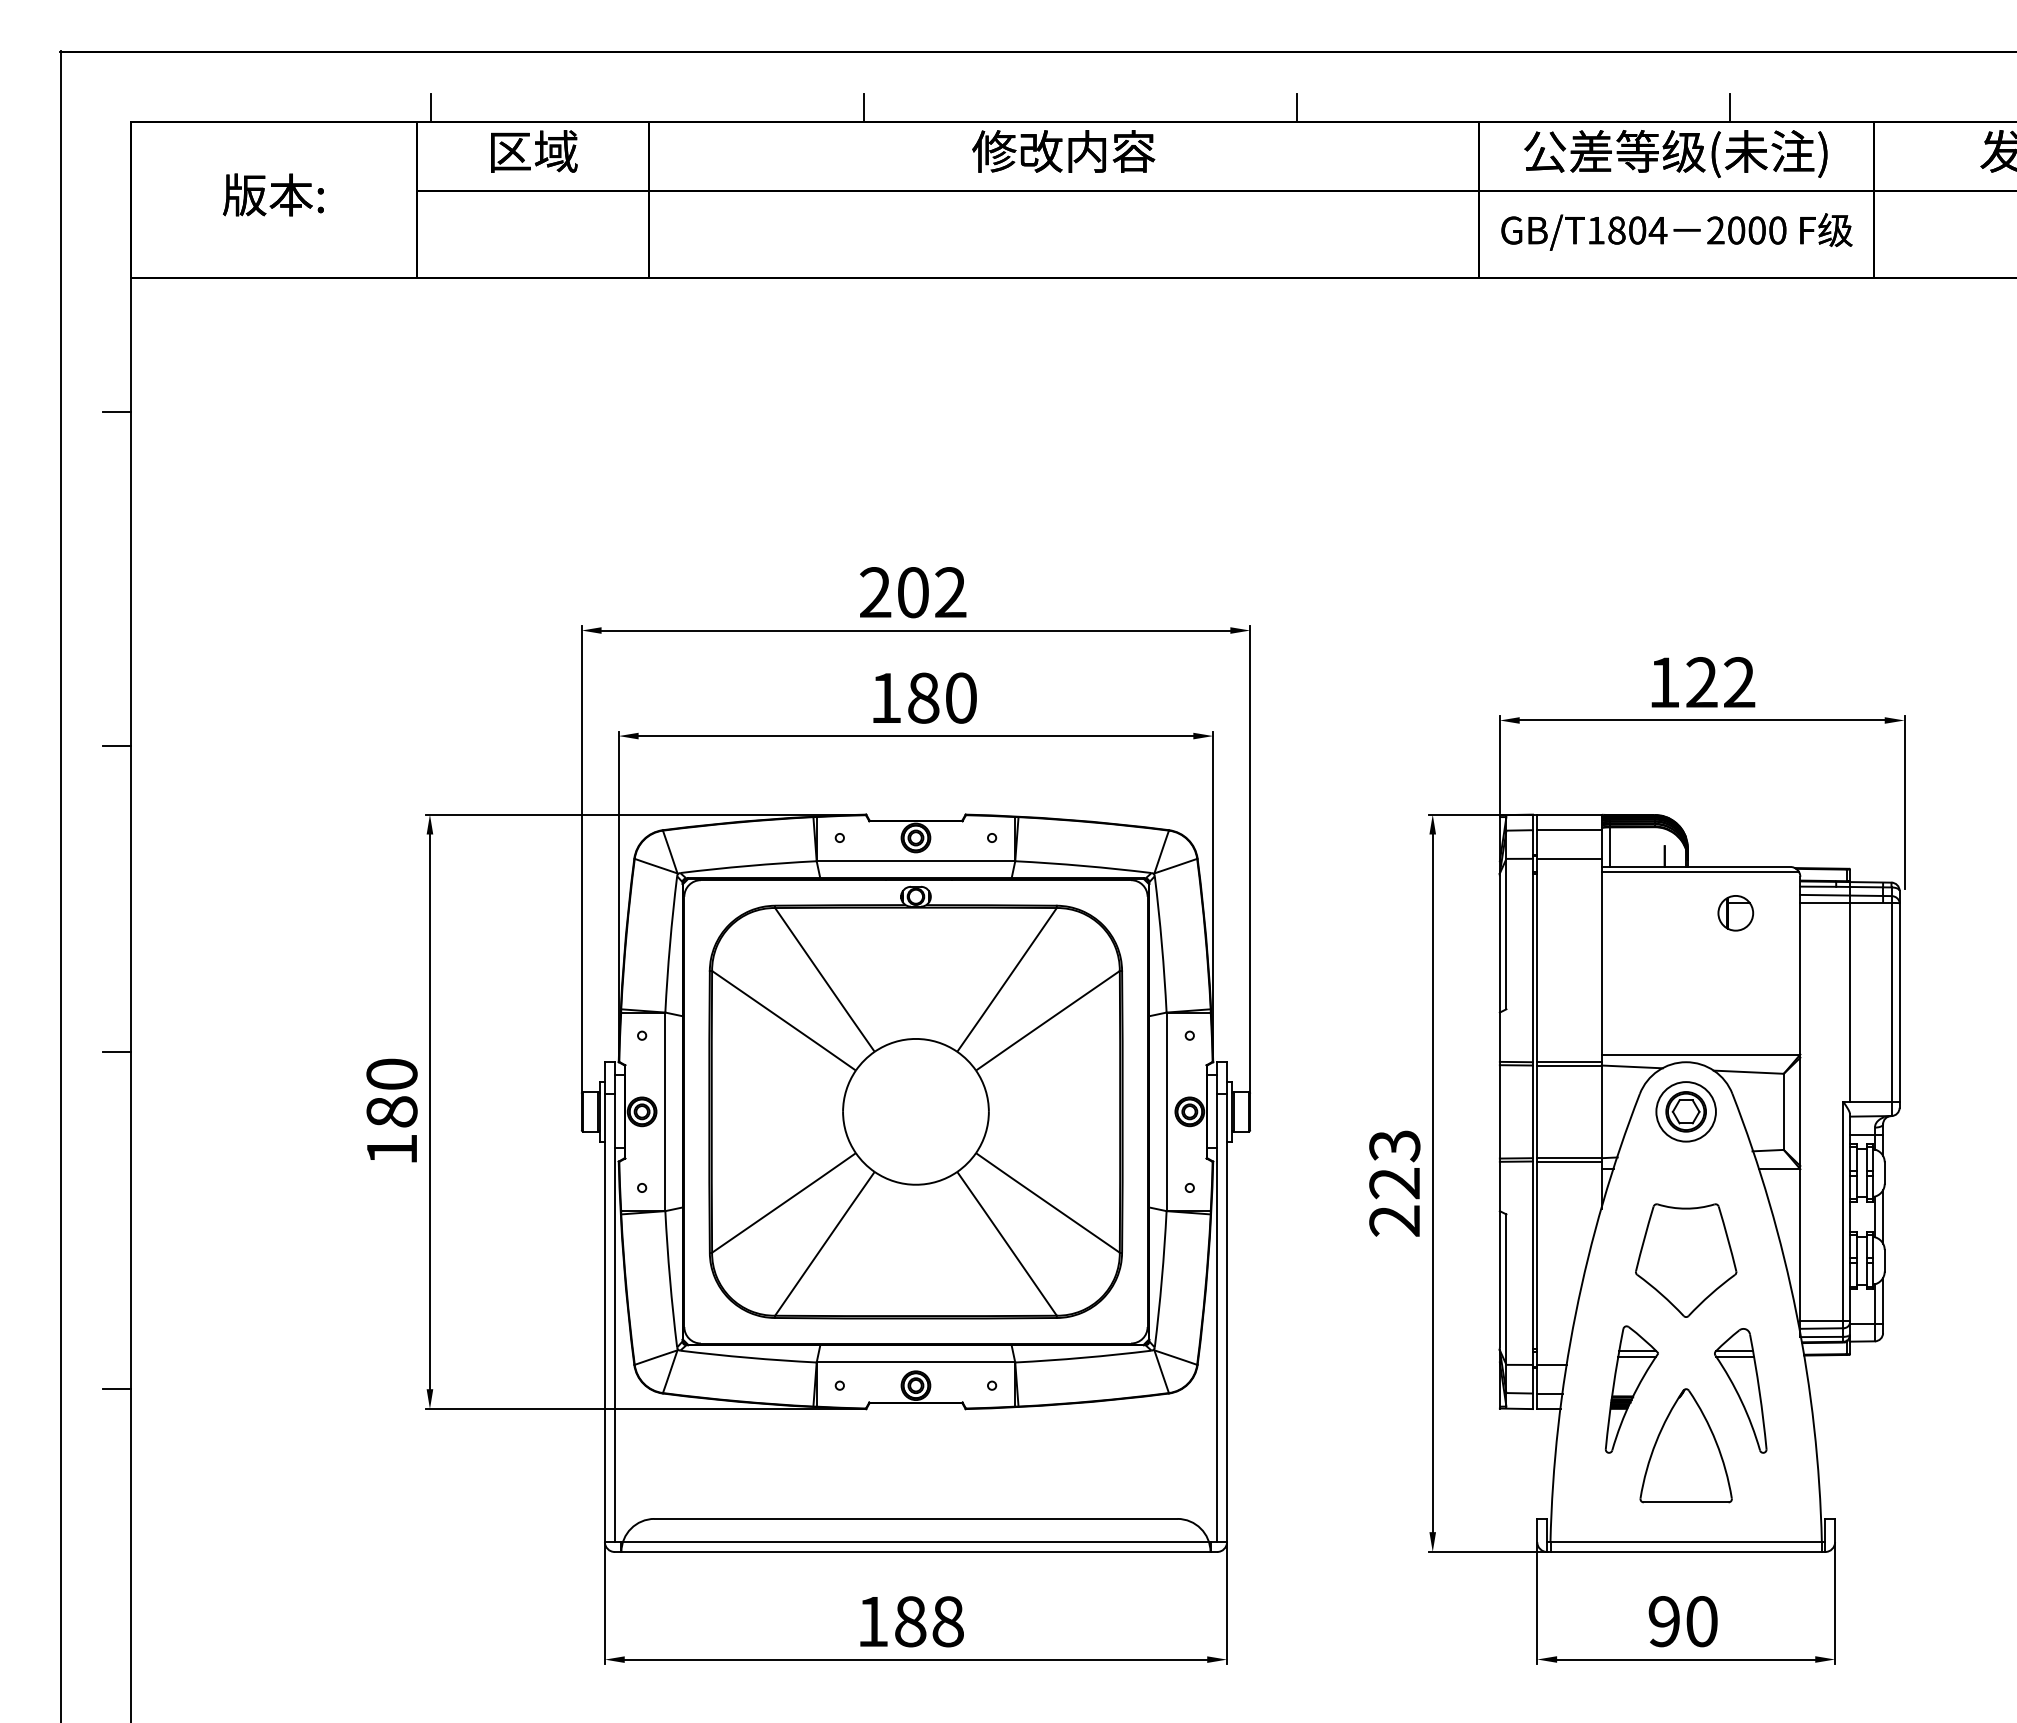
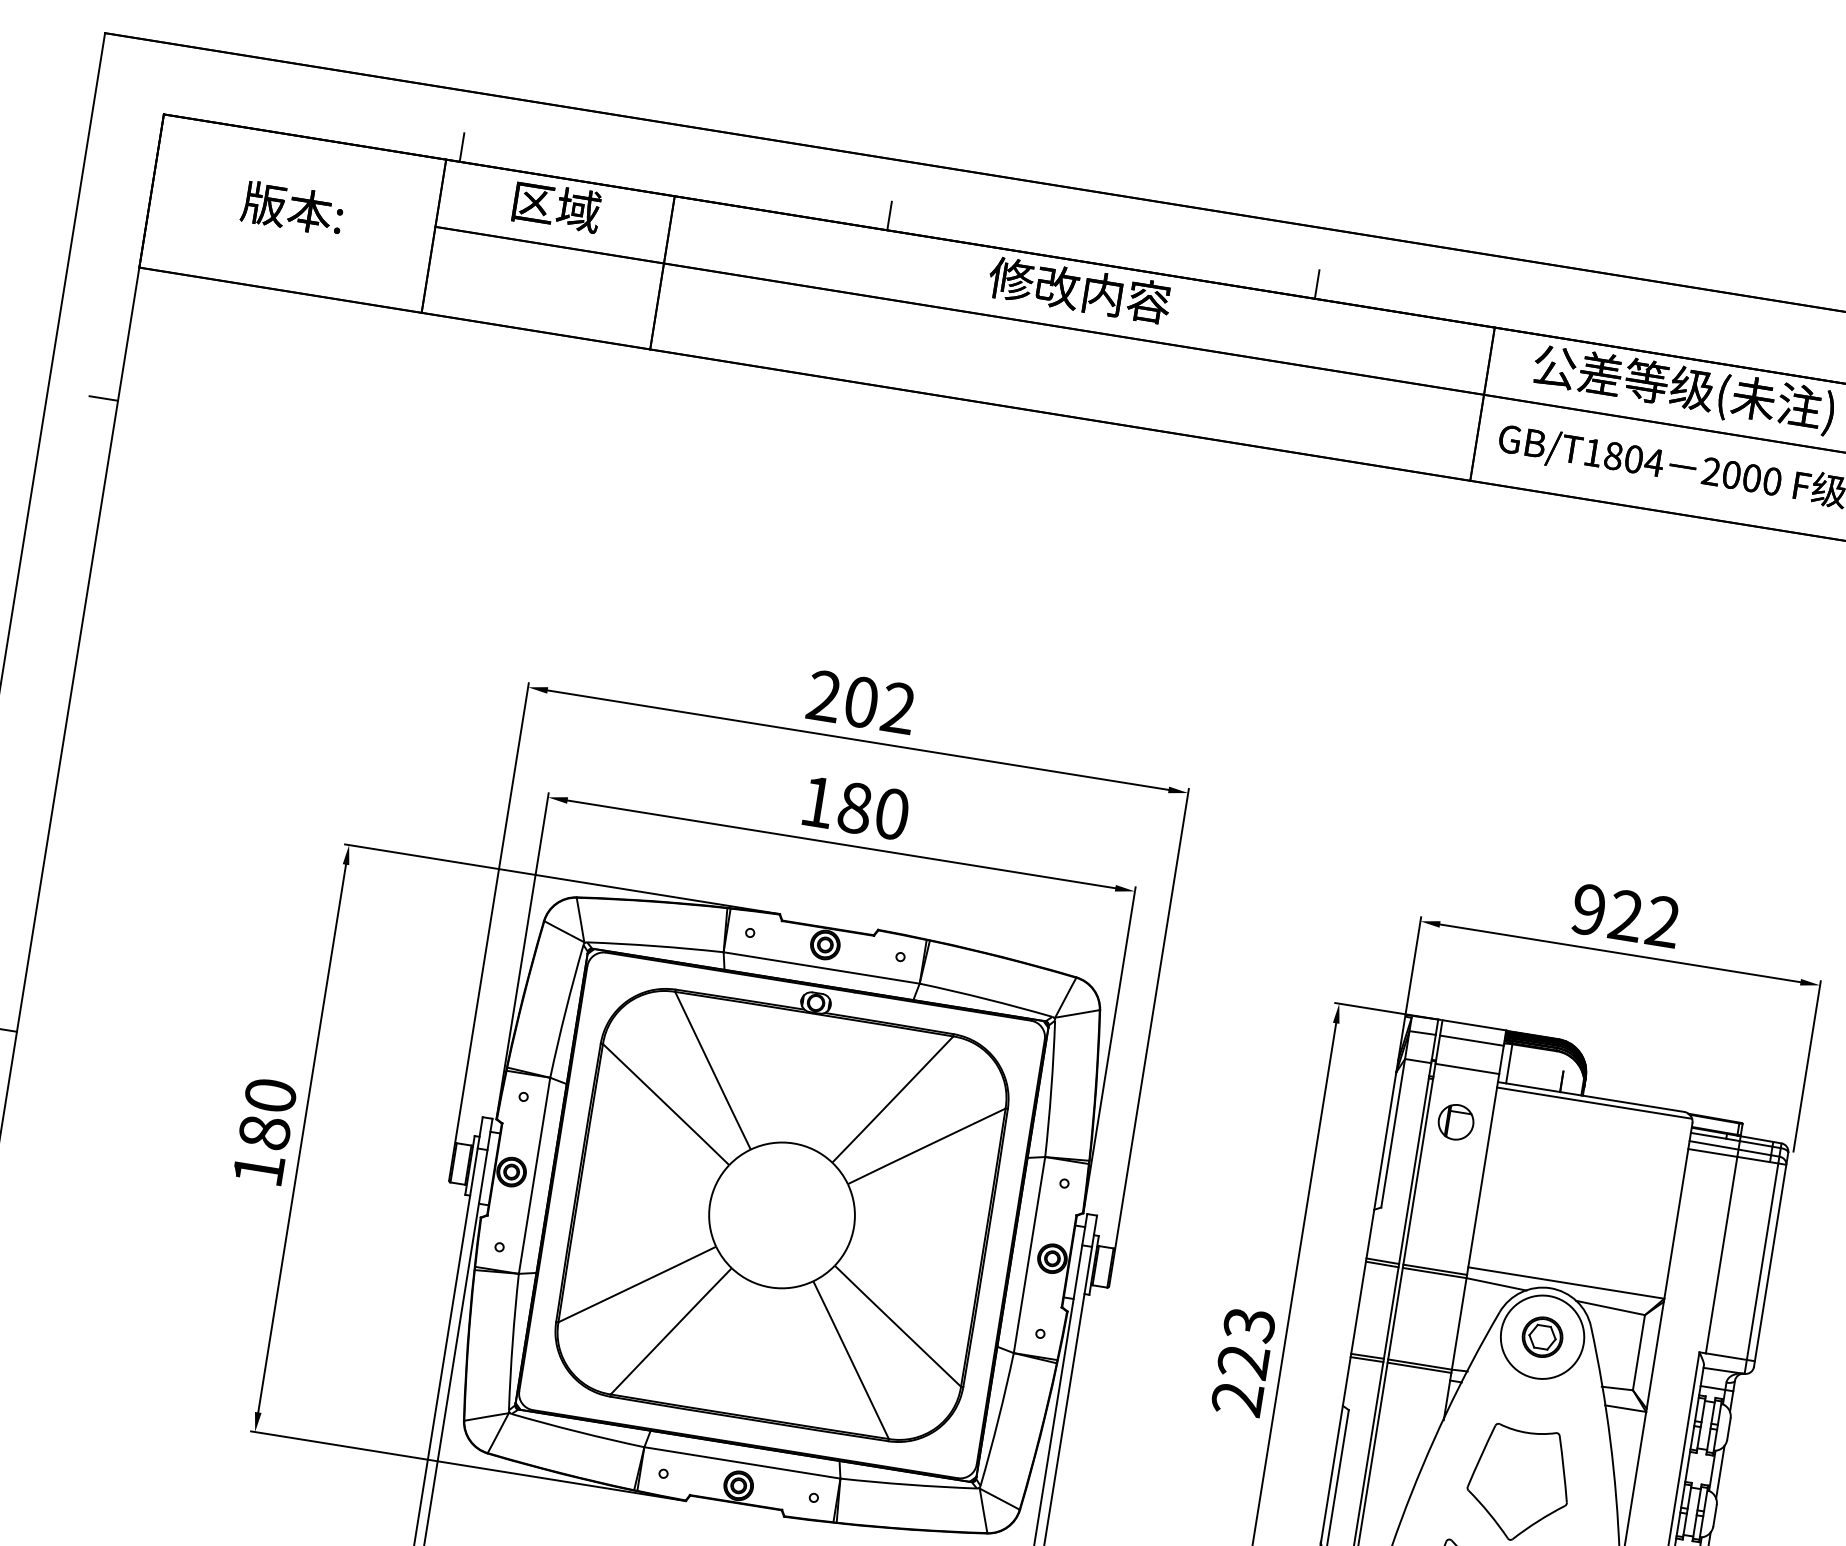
line: (1730, 107) -> (1745, 352), removed
text: (1663, 682) -> (1588, 909), 122 -> 922
line: (116, 746) -> (50, 728), removed
part: (1735, 913) -> (1455, 1122), moved
circle: (1685, 1111) -> (1541, 1336), size x1.4

